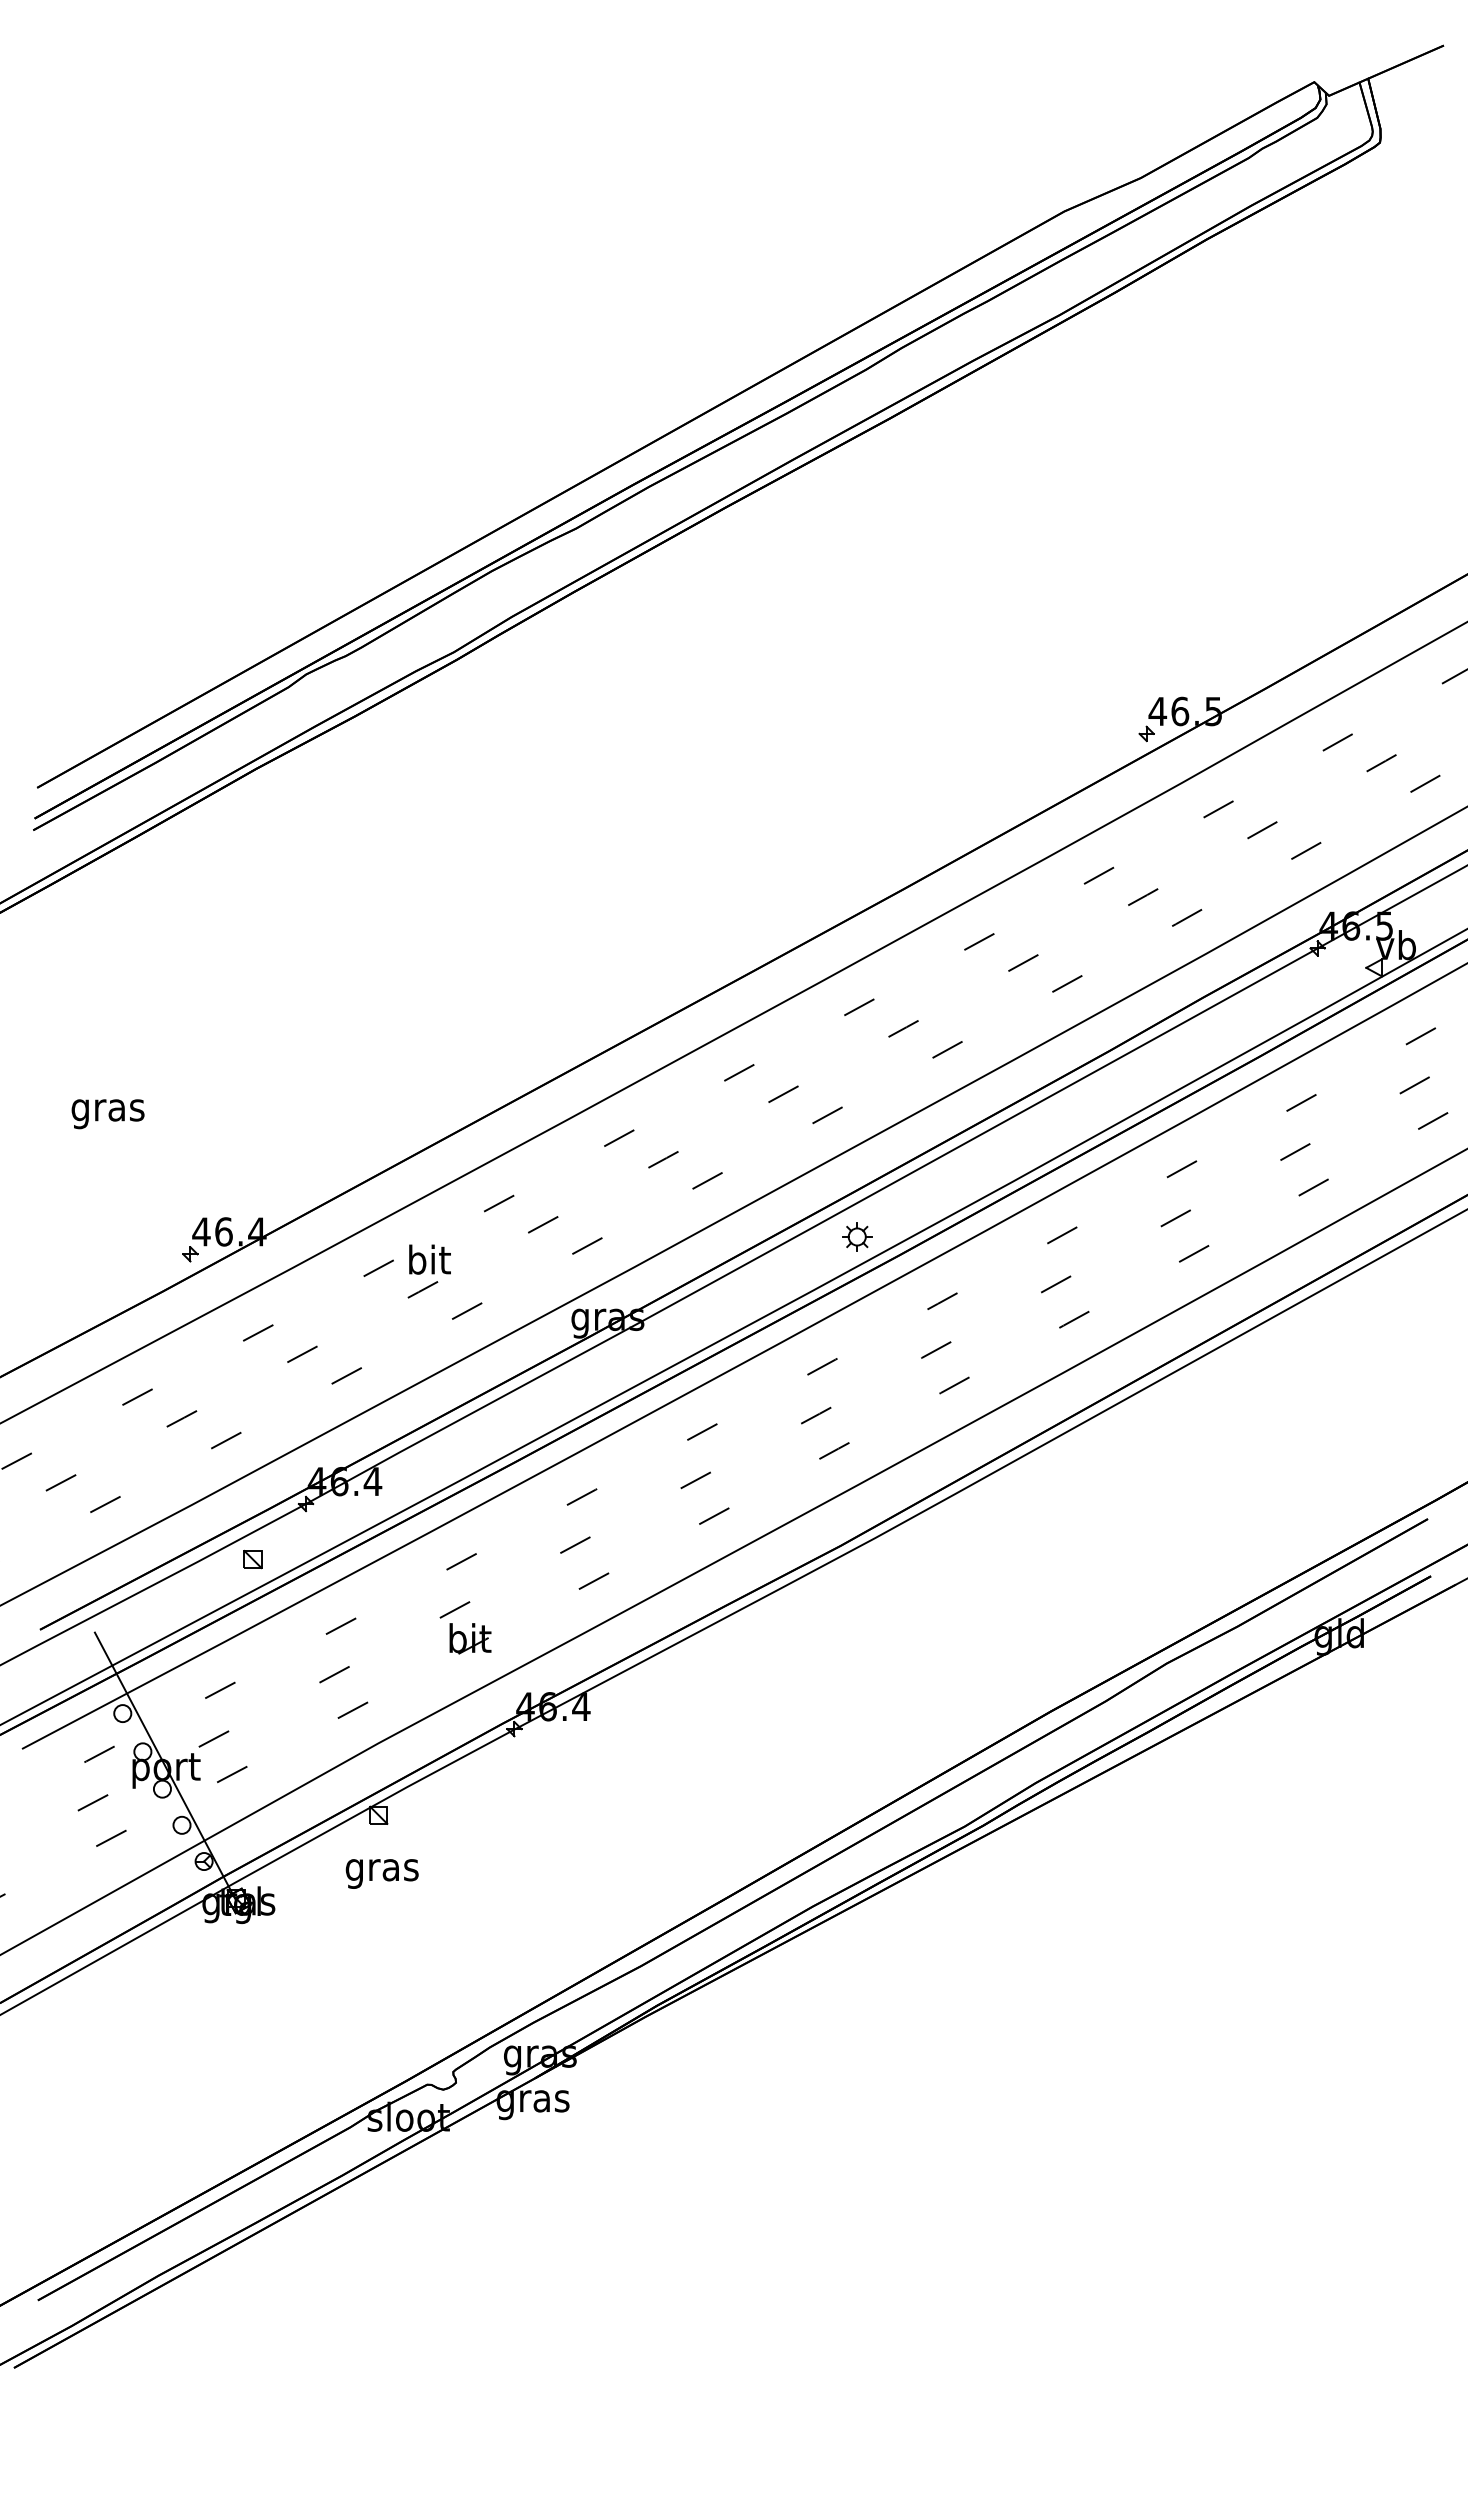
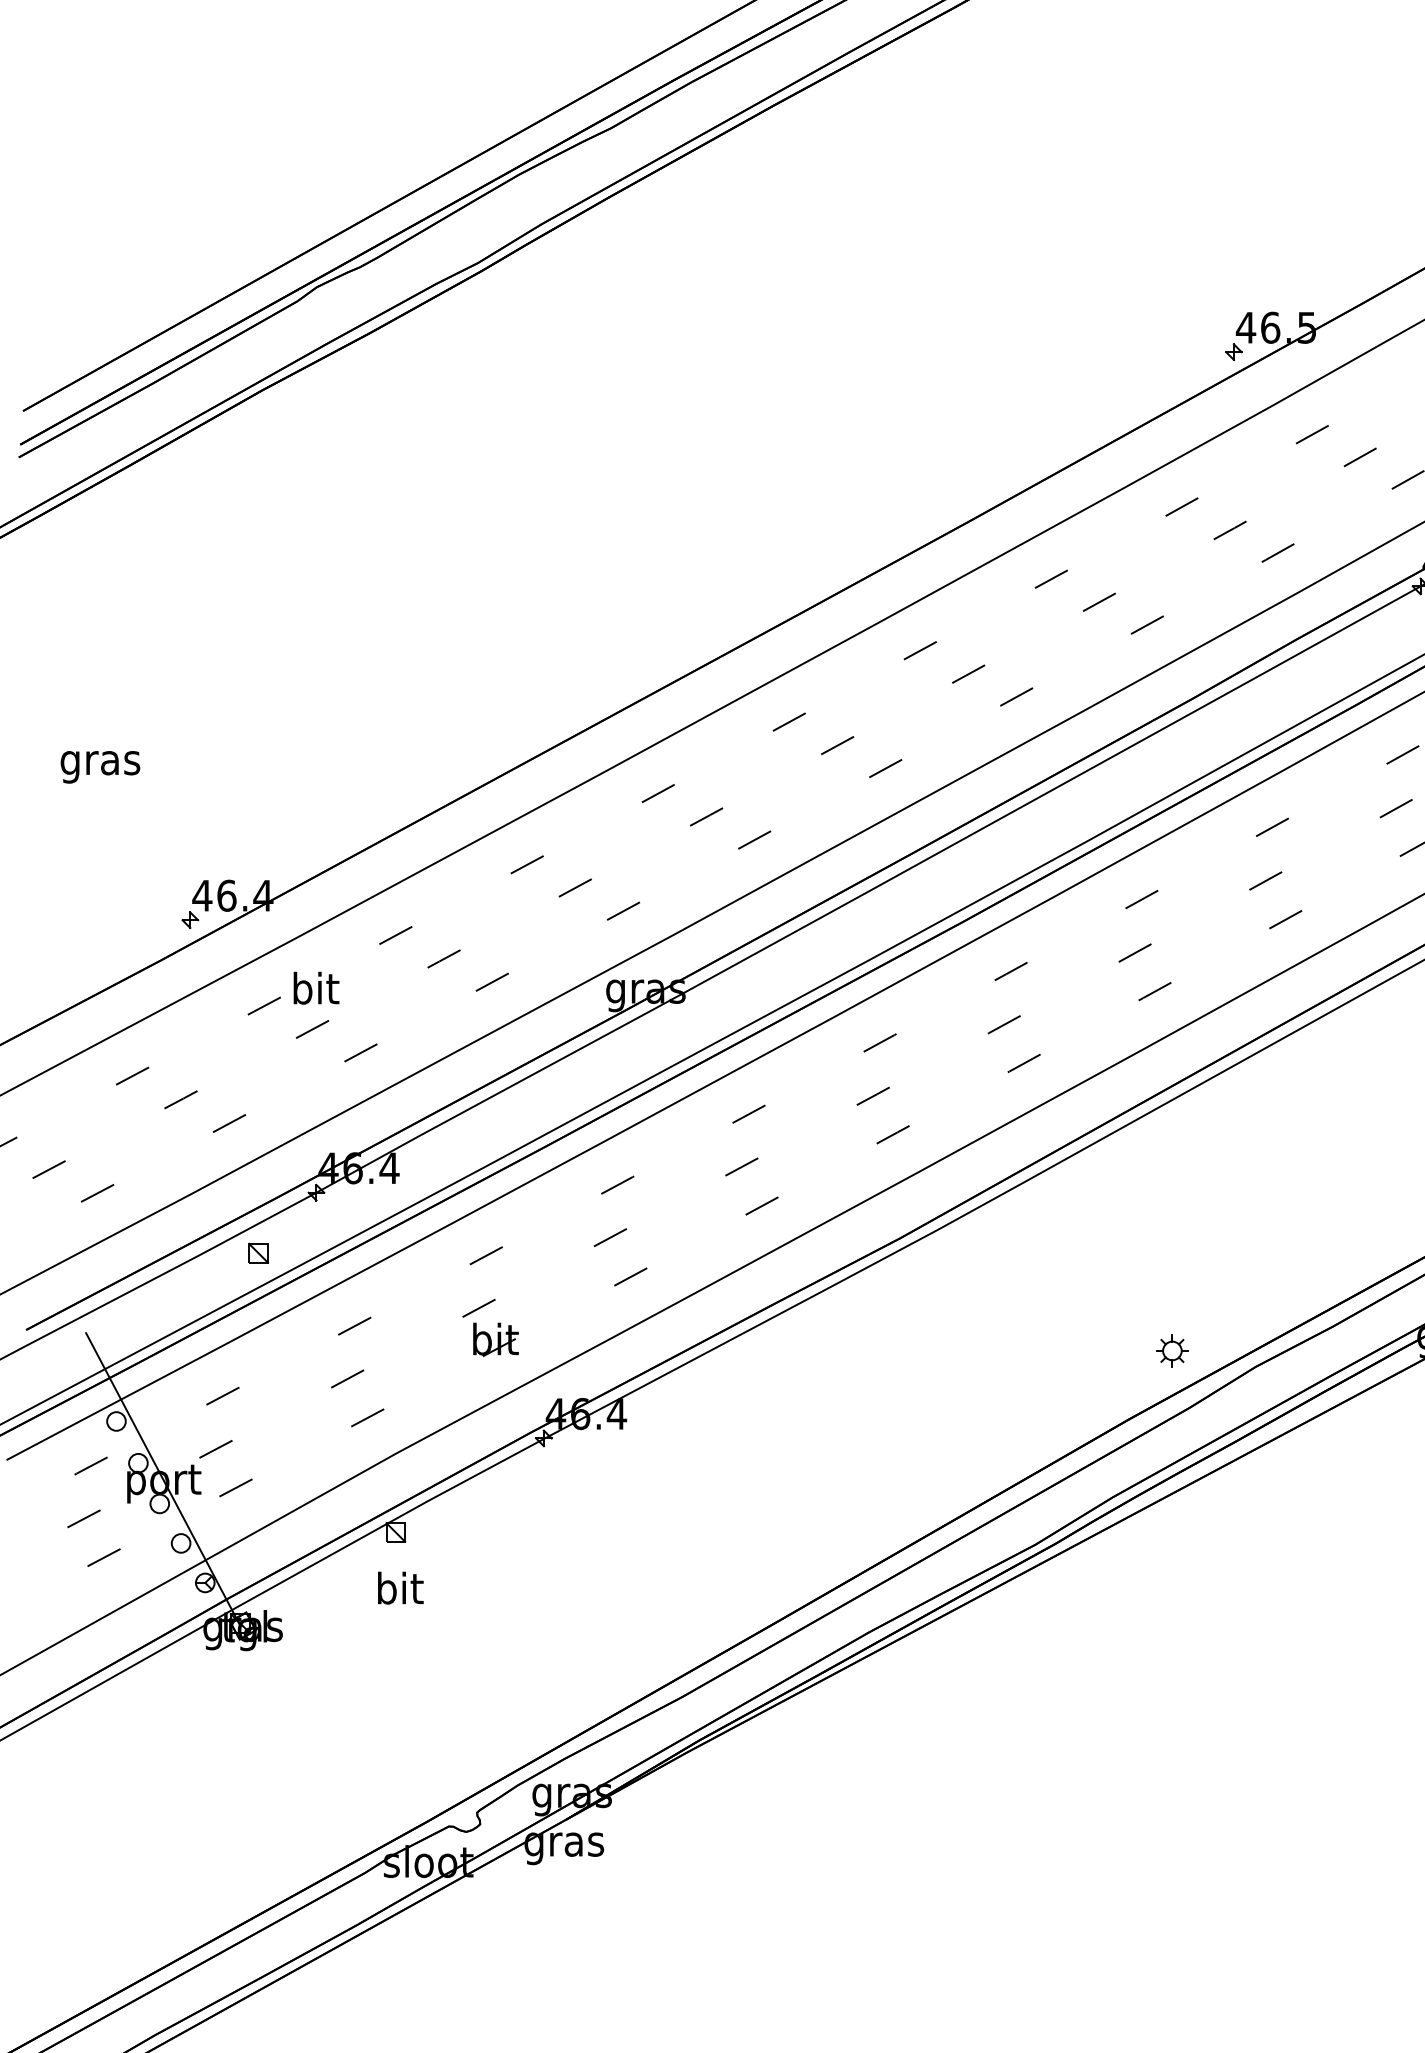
part: (857, 1236) -> (1172, 1350), moved
text: (429, 1259) -> (315, 988), moved
text: (381, 1869) -> (398, 1591), gras -> bit

